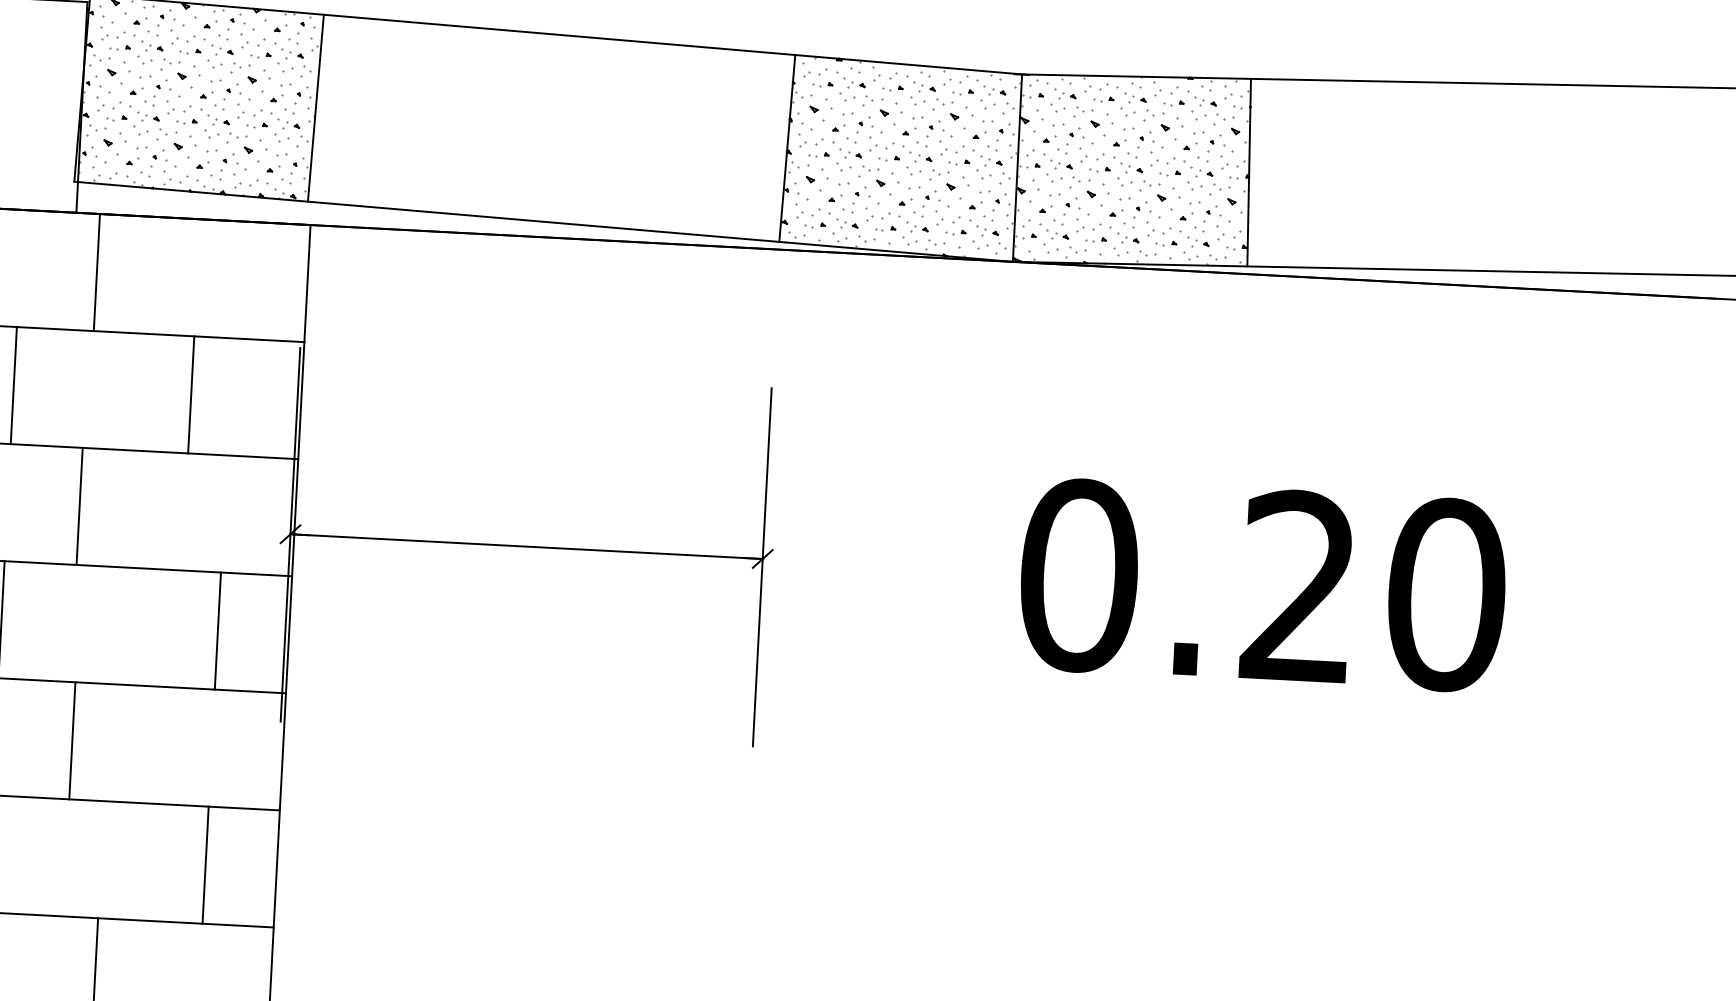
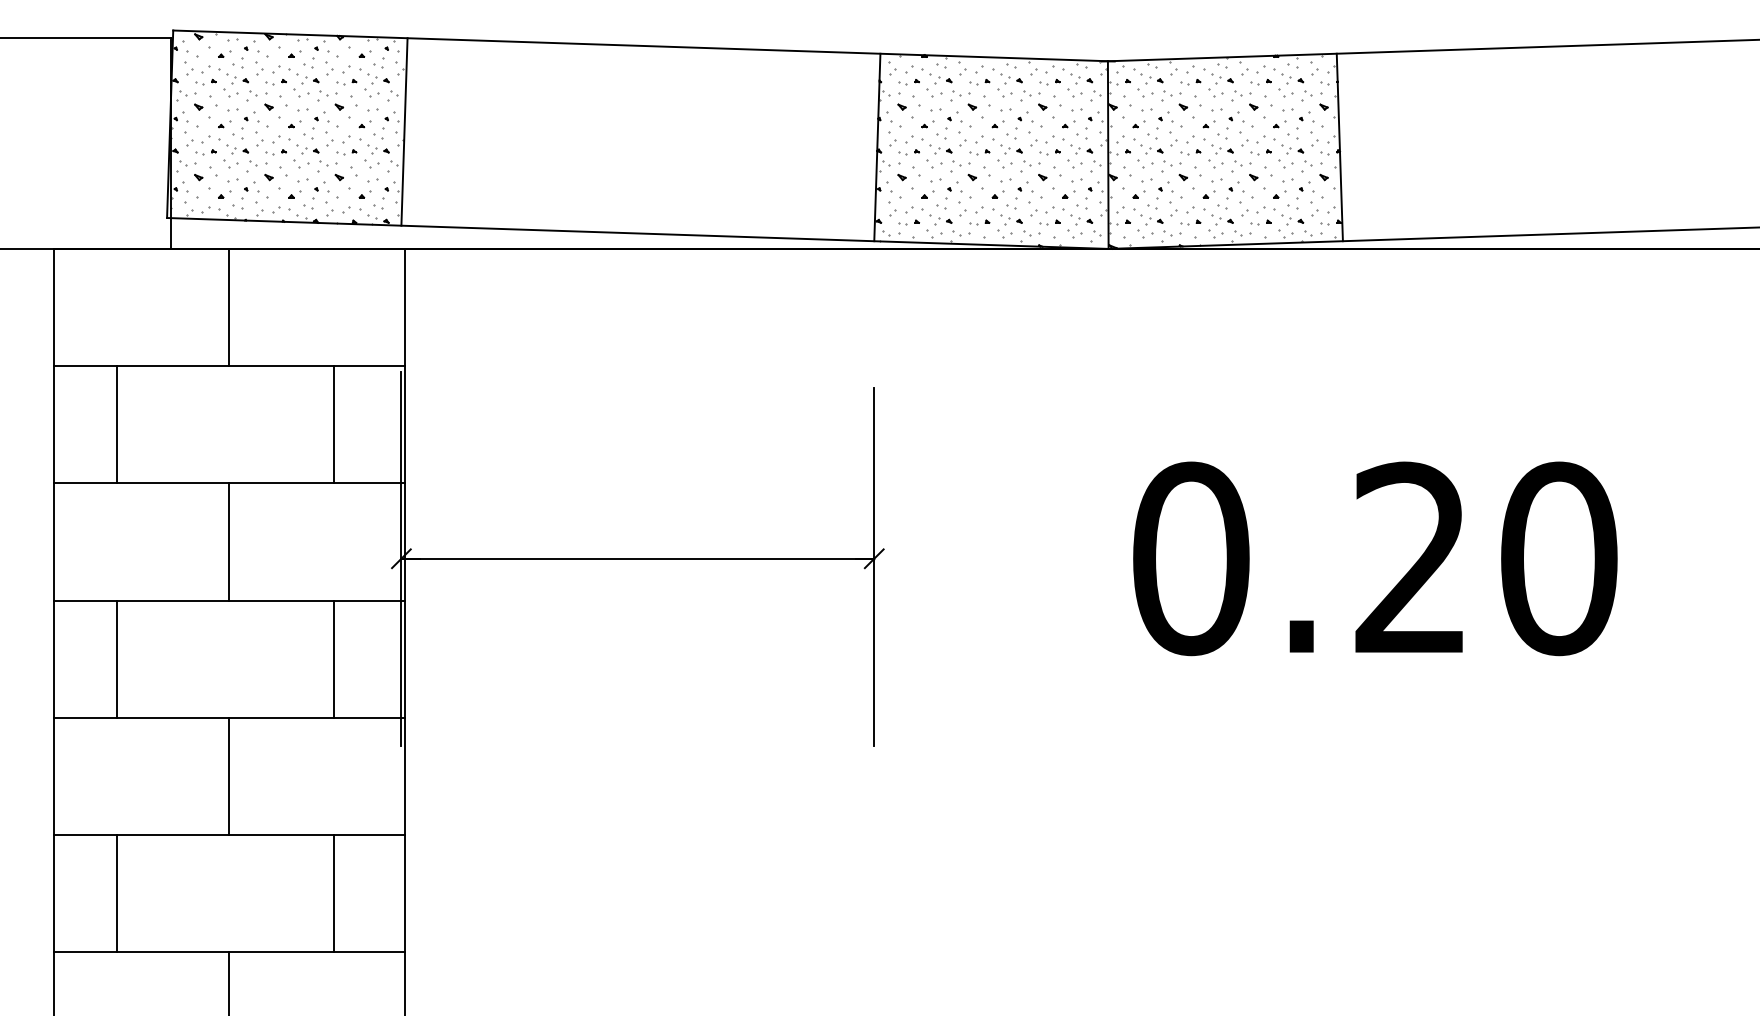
line: (97, 272) -> (229, 307), moved
line: (190, 394) -> (333, 424), moved
line: (79, 505) -> (229, 541), moved
line: (72, 740) -> (229, 776), moved

